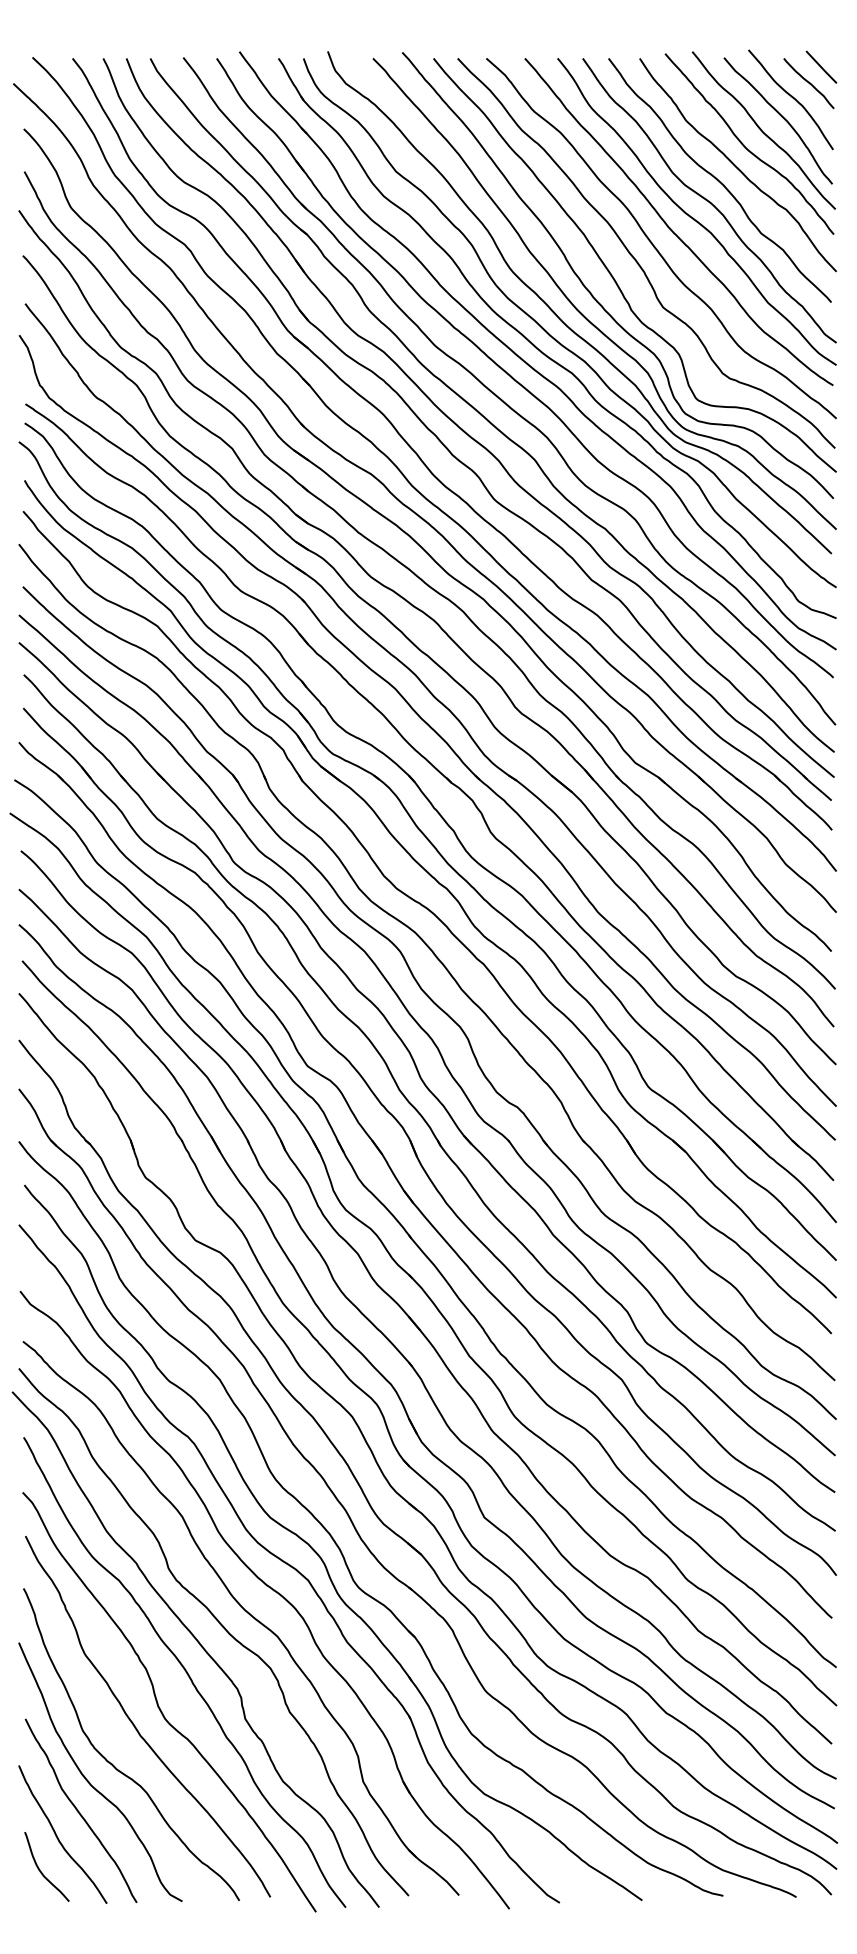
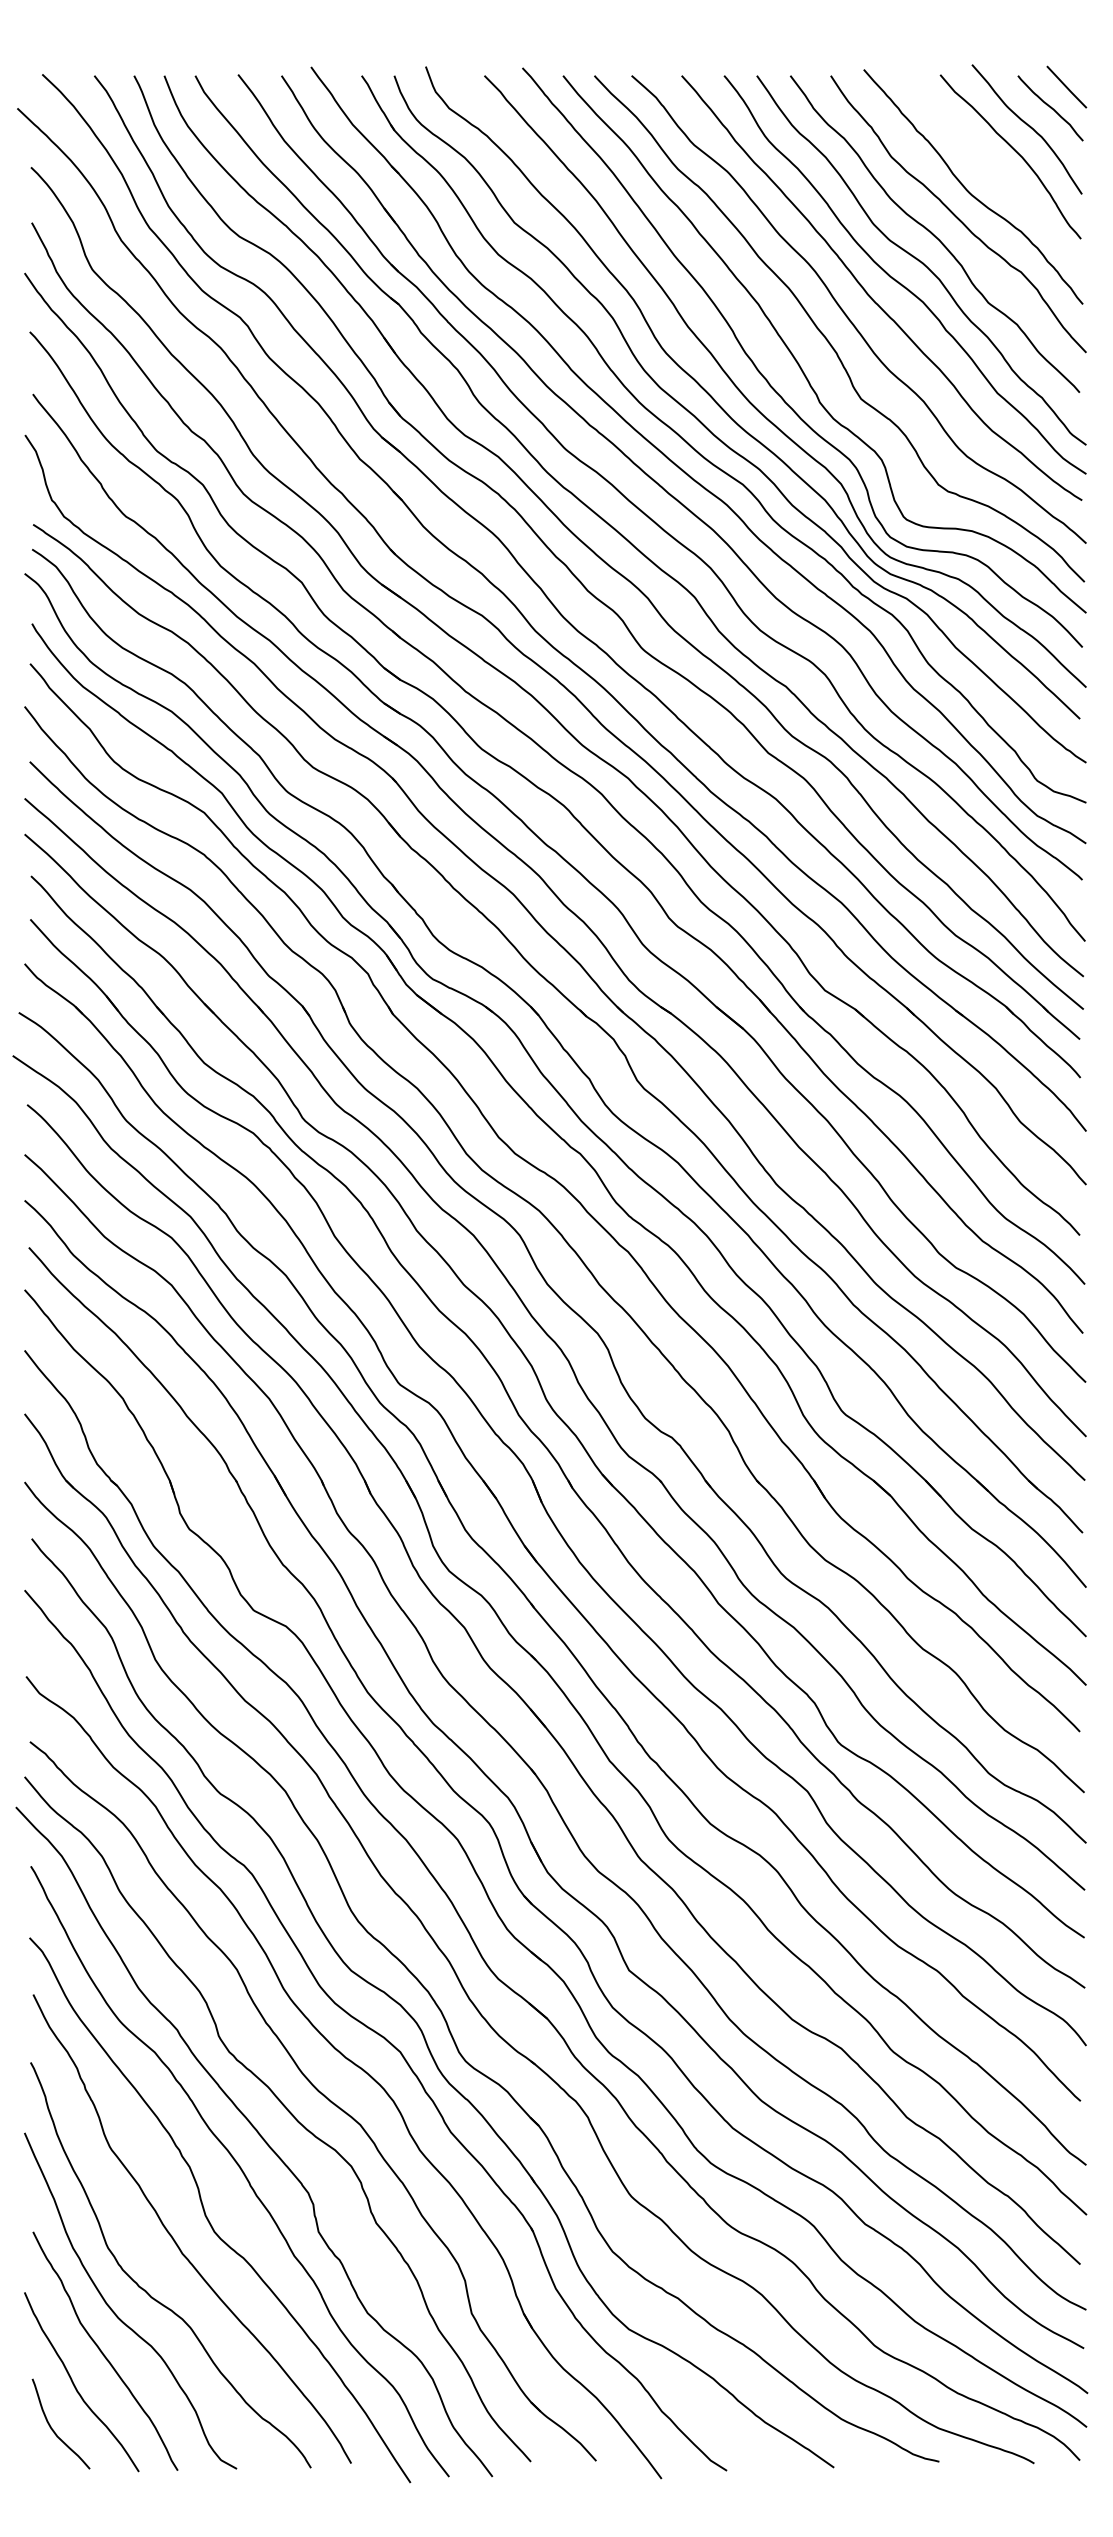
curve: (762, 130) -> (990, 169), removed

